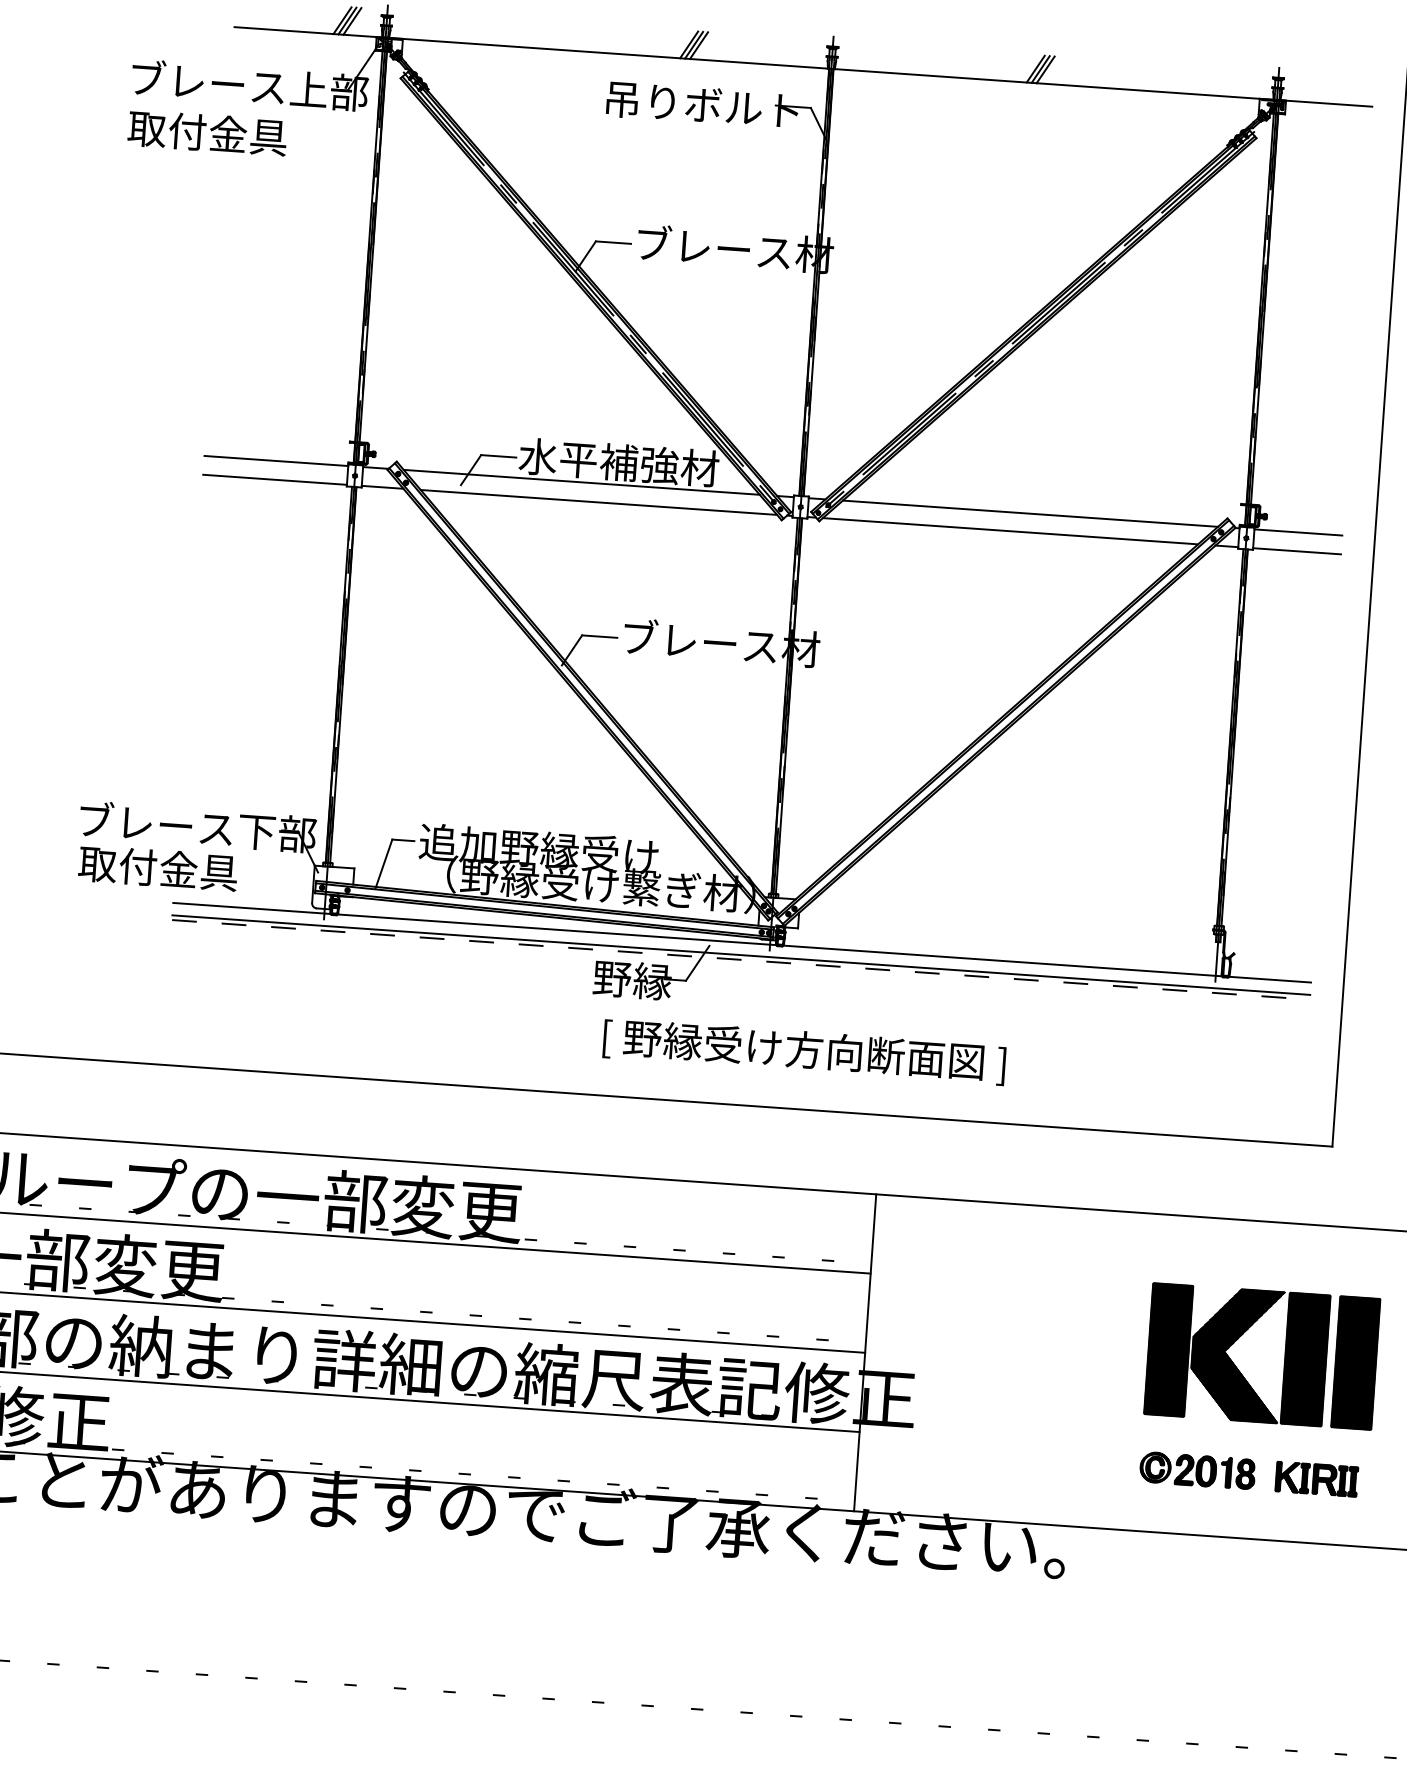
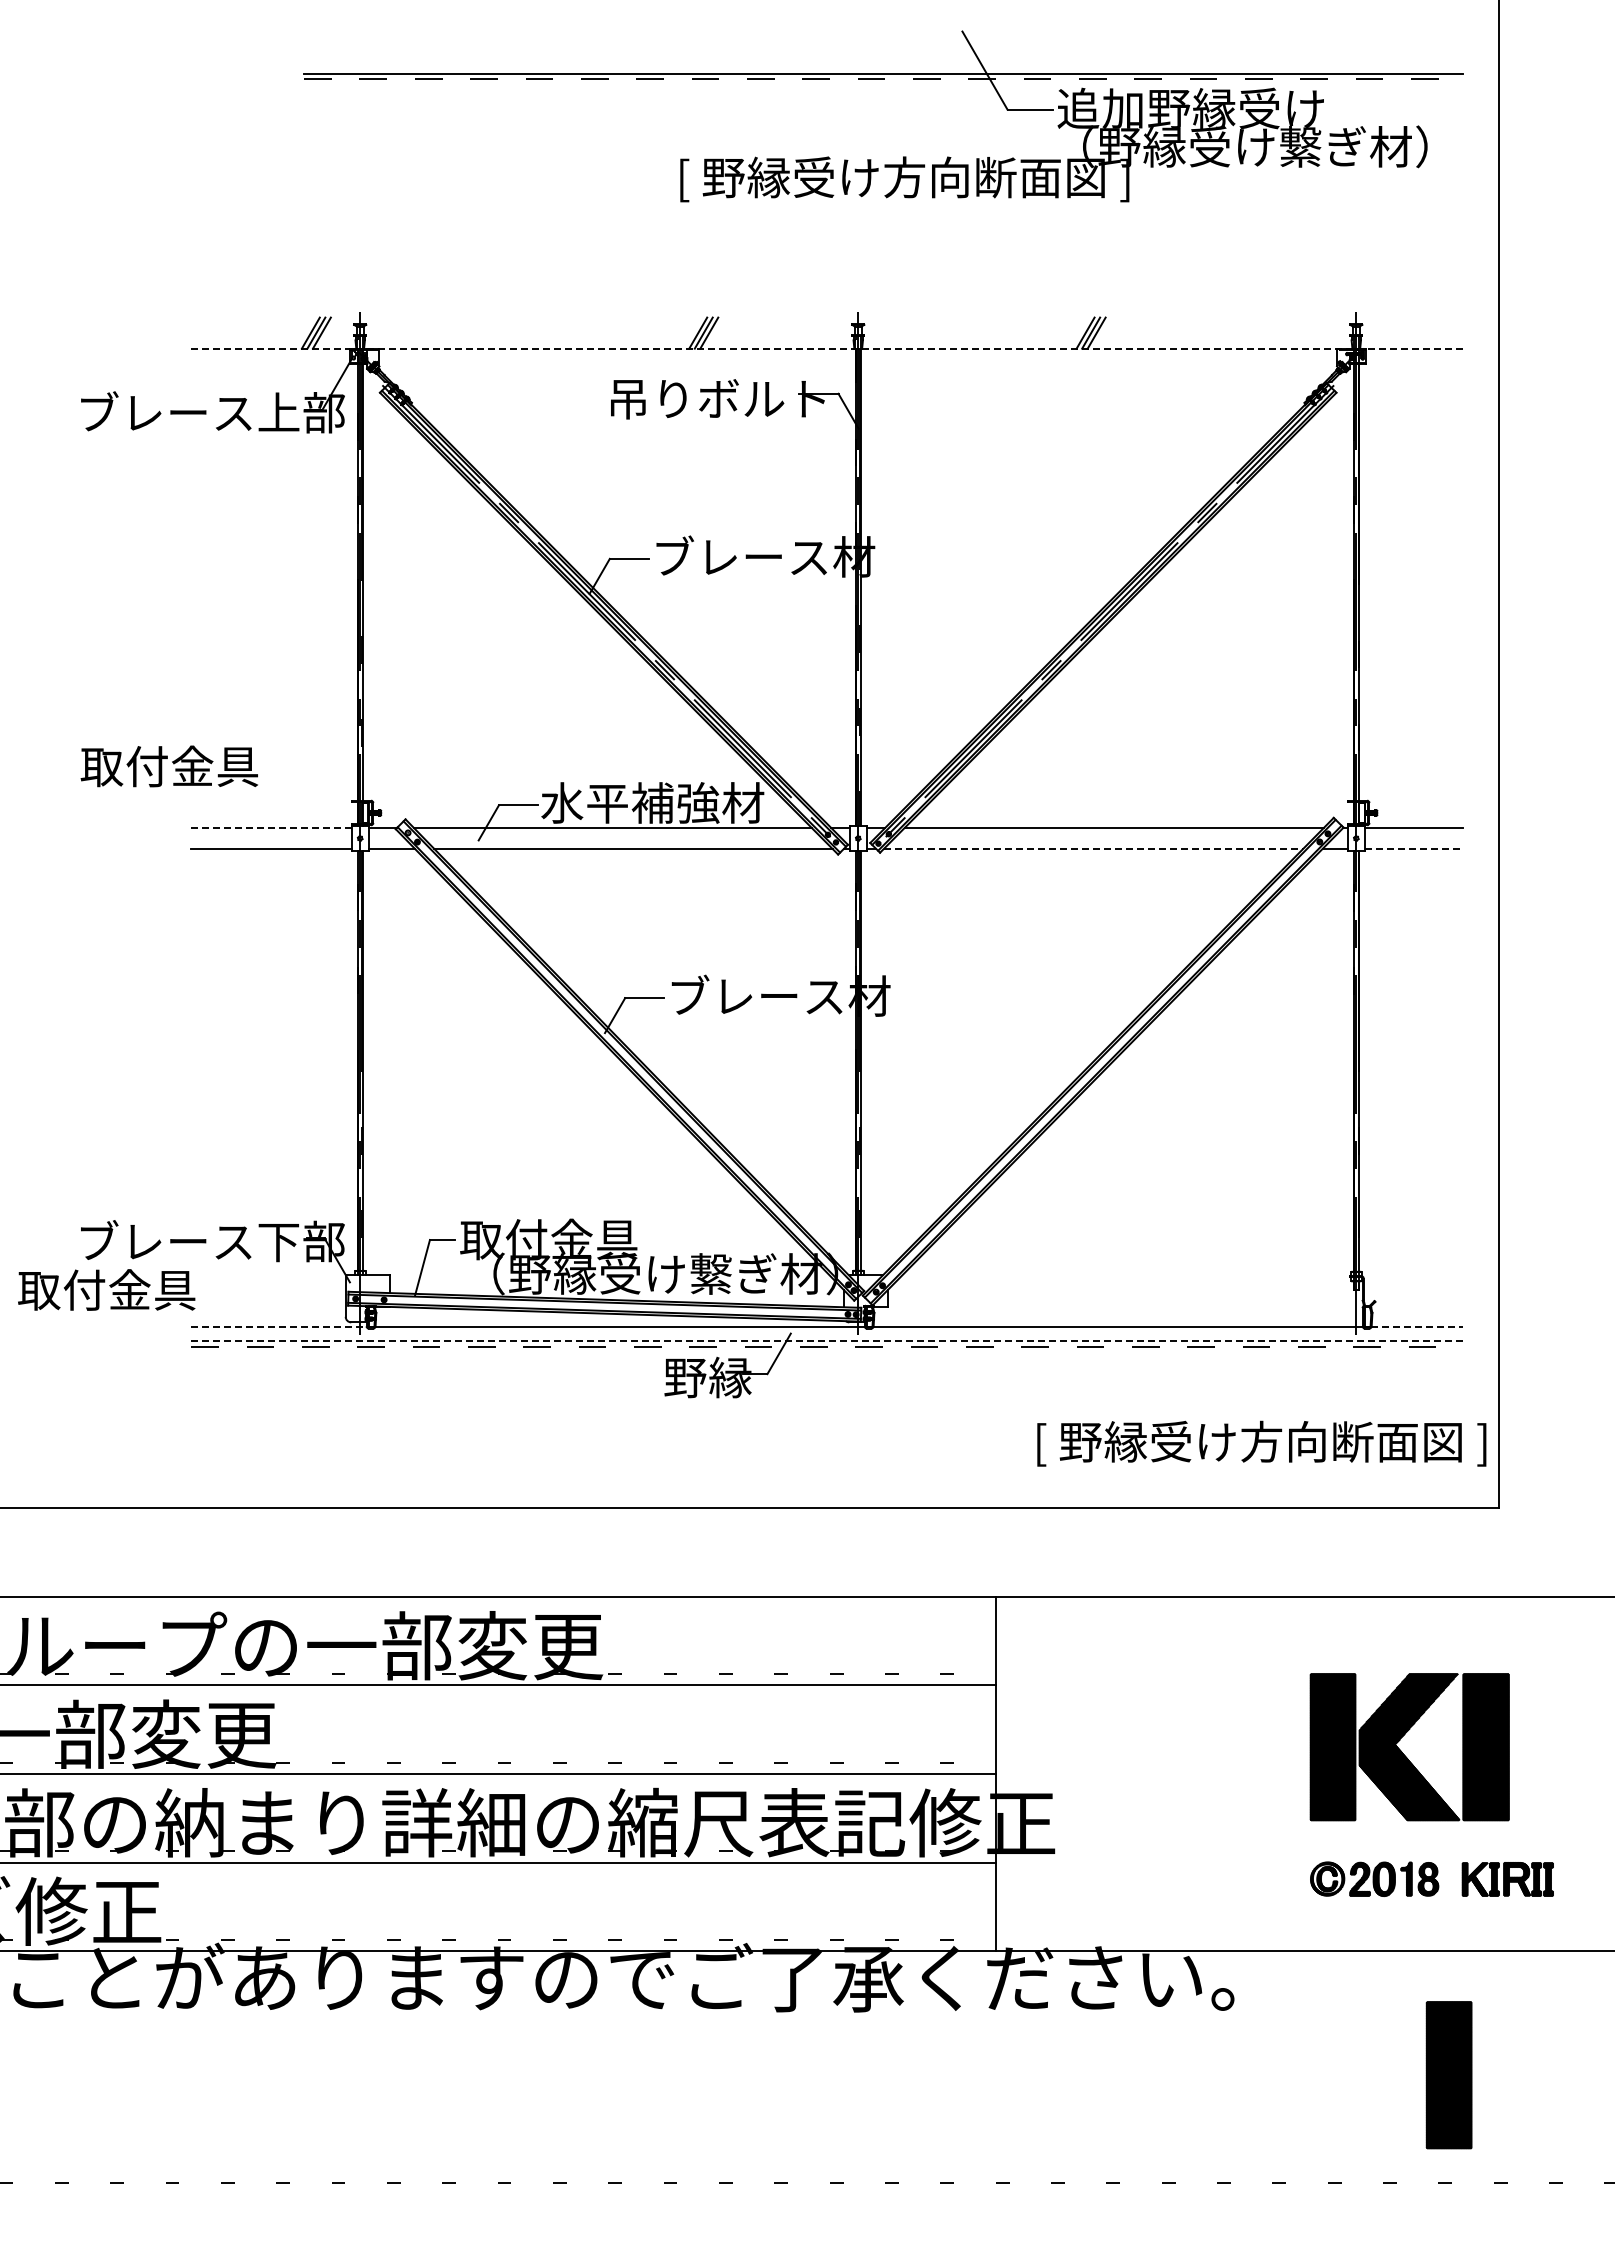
line: (803, 66) -> (827, 348), solid -> dashed
text: (206, 132) -> (168, 766), moved
line: (277, 460) -> (272, 827), solid -> dashed
line: (1010, 530) -> (1093, 848), solid -> dashed
line: (1297, 550) -> (1414, 848), solid -> dashed
text: (538, 849) -> (593, 1239), 追加野縁受け -> 取付金具
text: (157, 867) -> (106, 1289), moved
line: (252, 908) -> (279, 1327), solid -> dashed
line: (741, 955) -> (827, 1341), solid -> dashed
line: (1270, 979) -> (1417, 1327), solid -> dashed
text: (804, 1051) -> (1261, 1443), moved
part: (1355, 1363) -> (1448, 2075), moved

